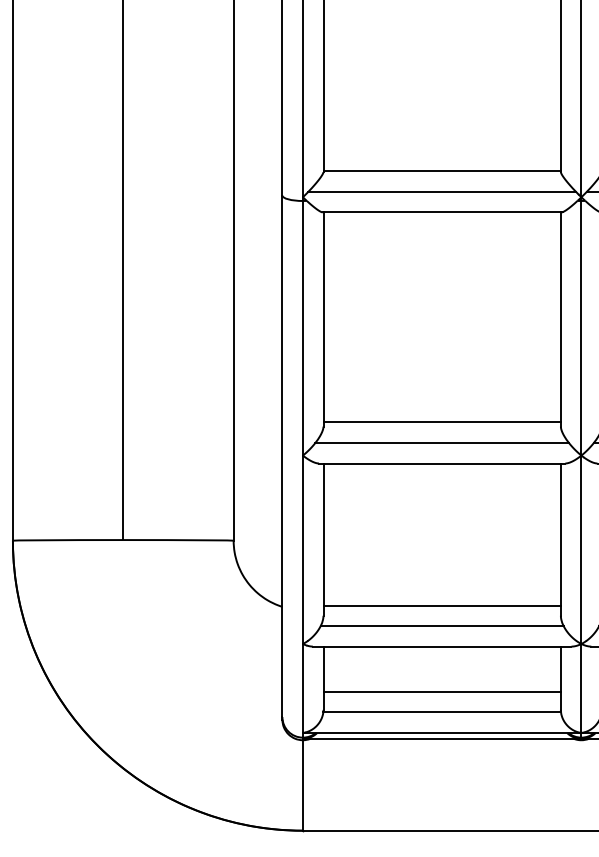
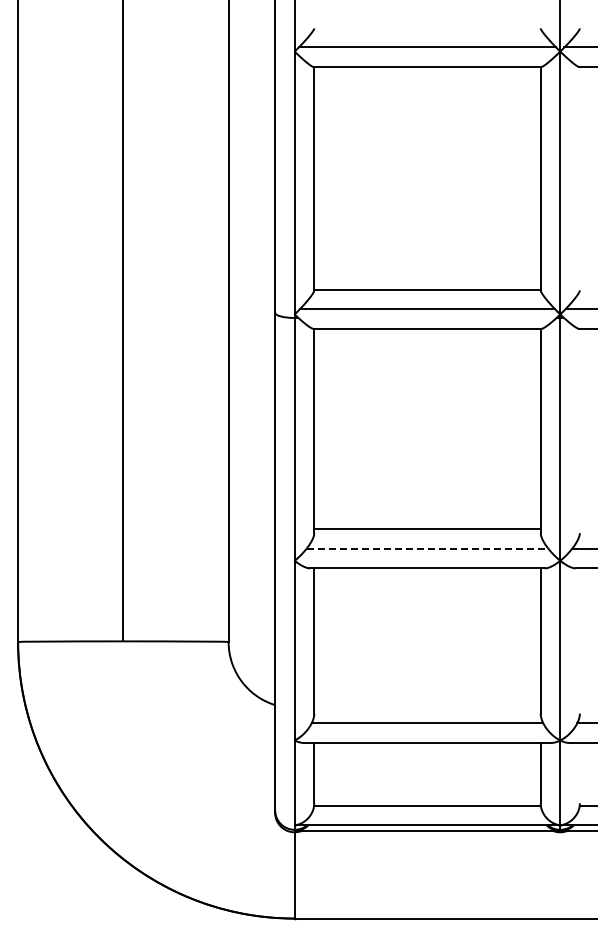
line: (442, 442) -> (427, 548), solid -> dashed
line: (442, 605) -> (427, 703), removed
line: (442, 692) -> (427, 786), removed

